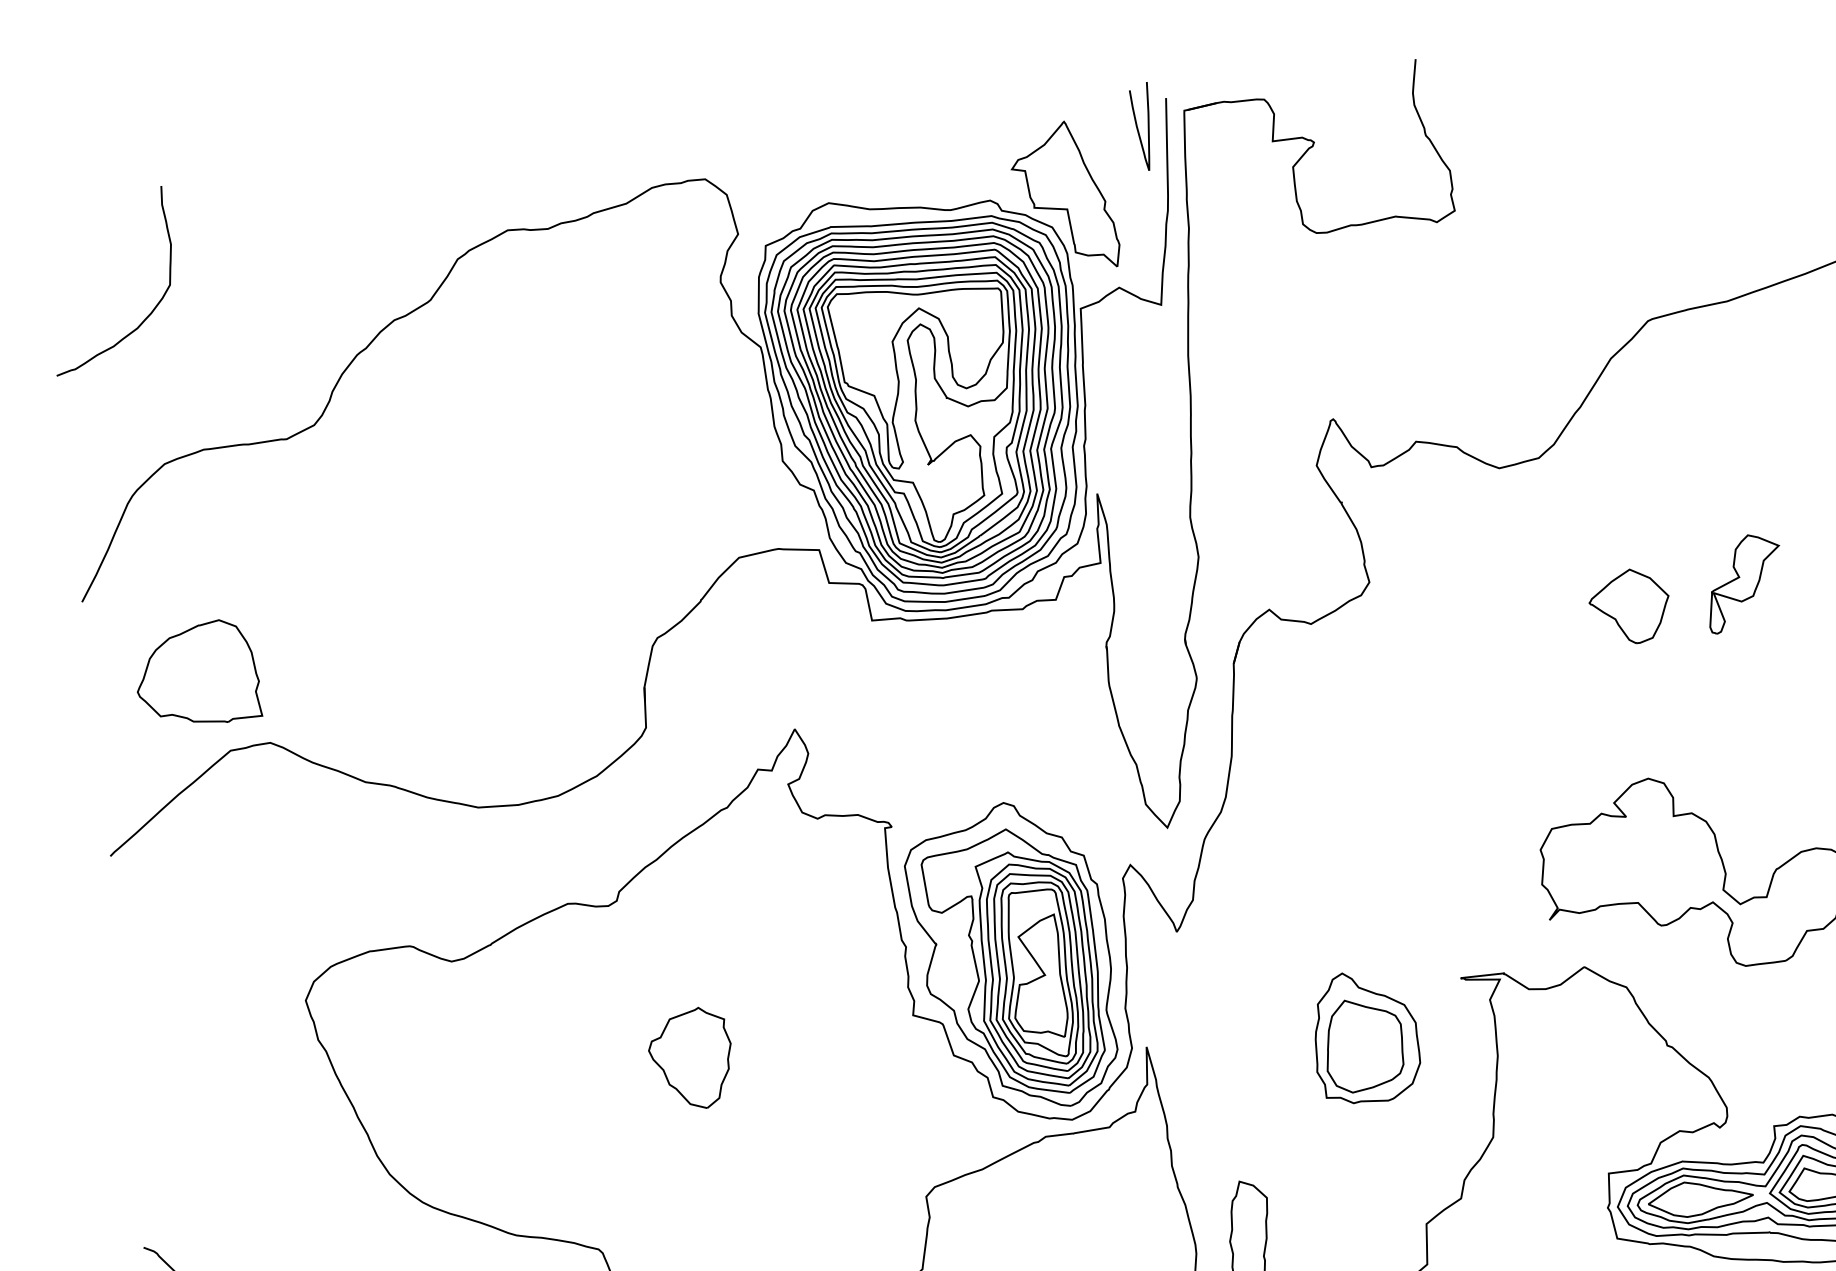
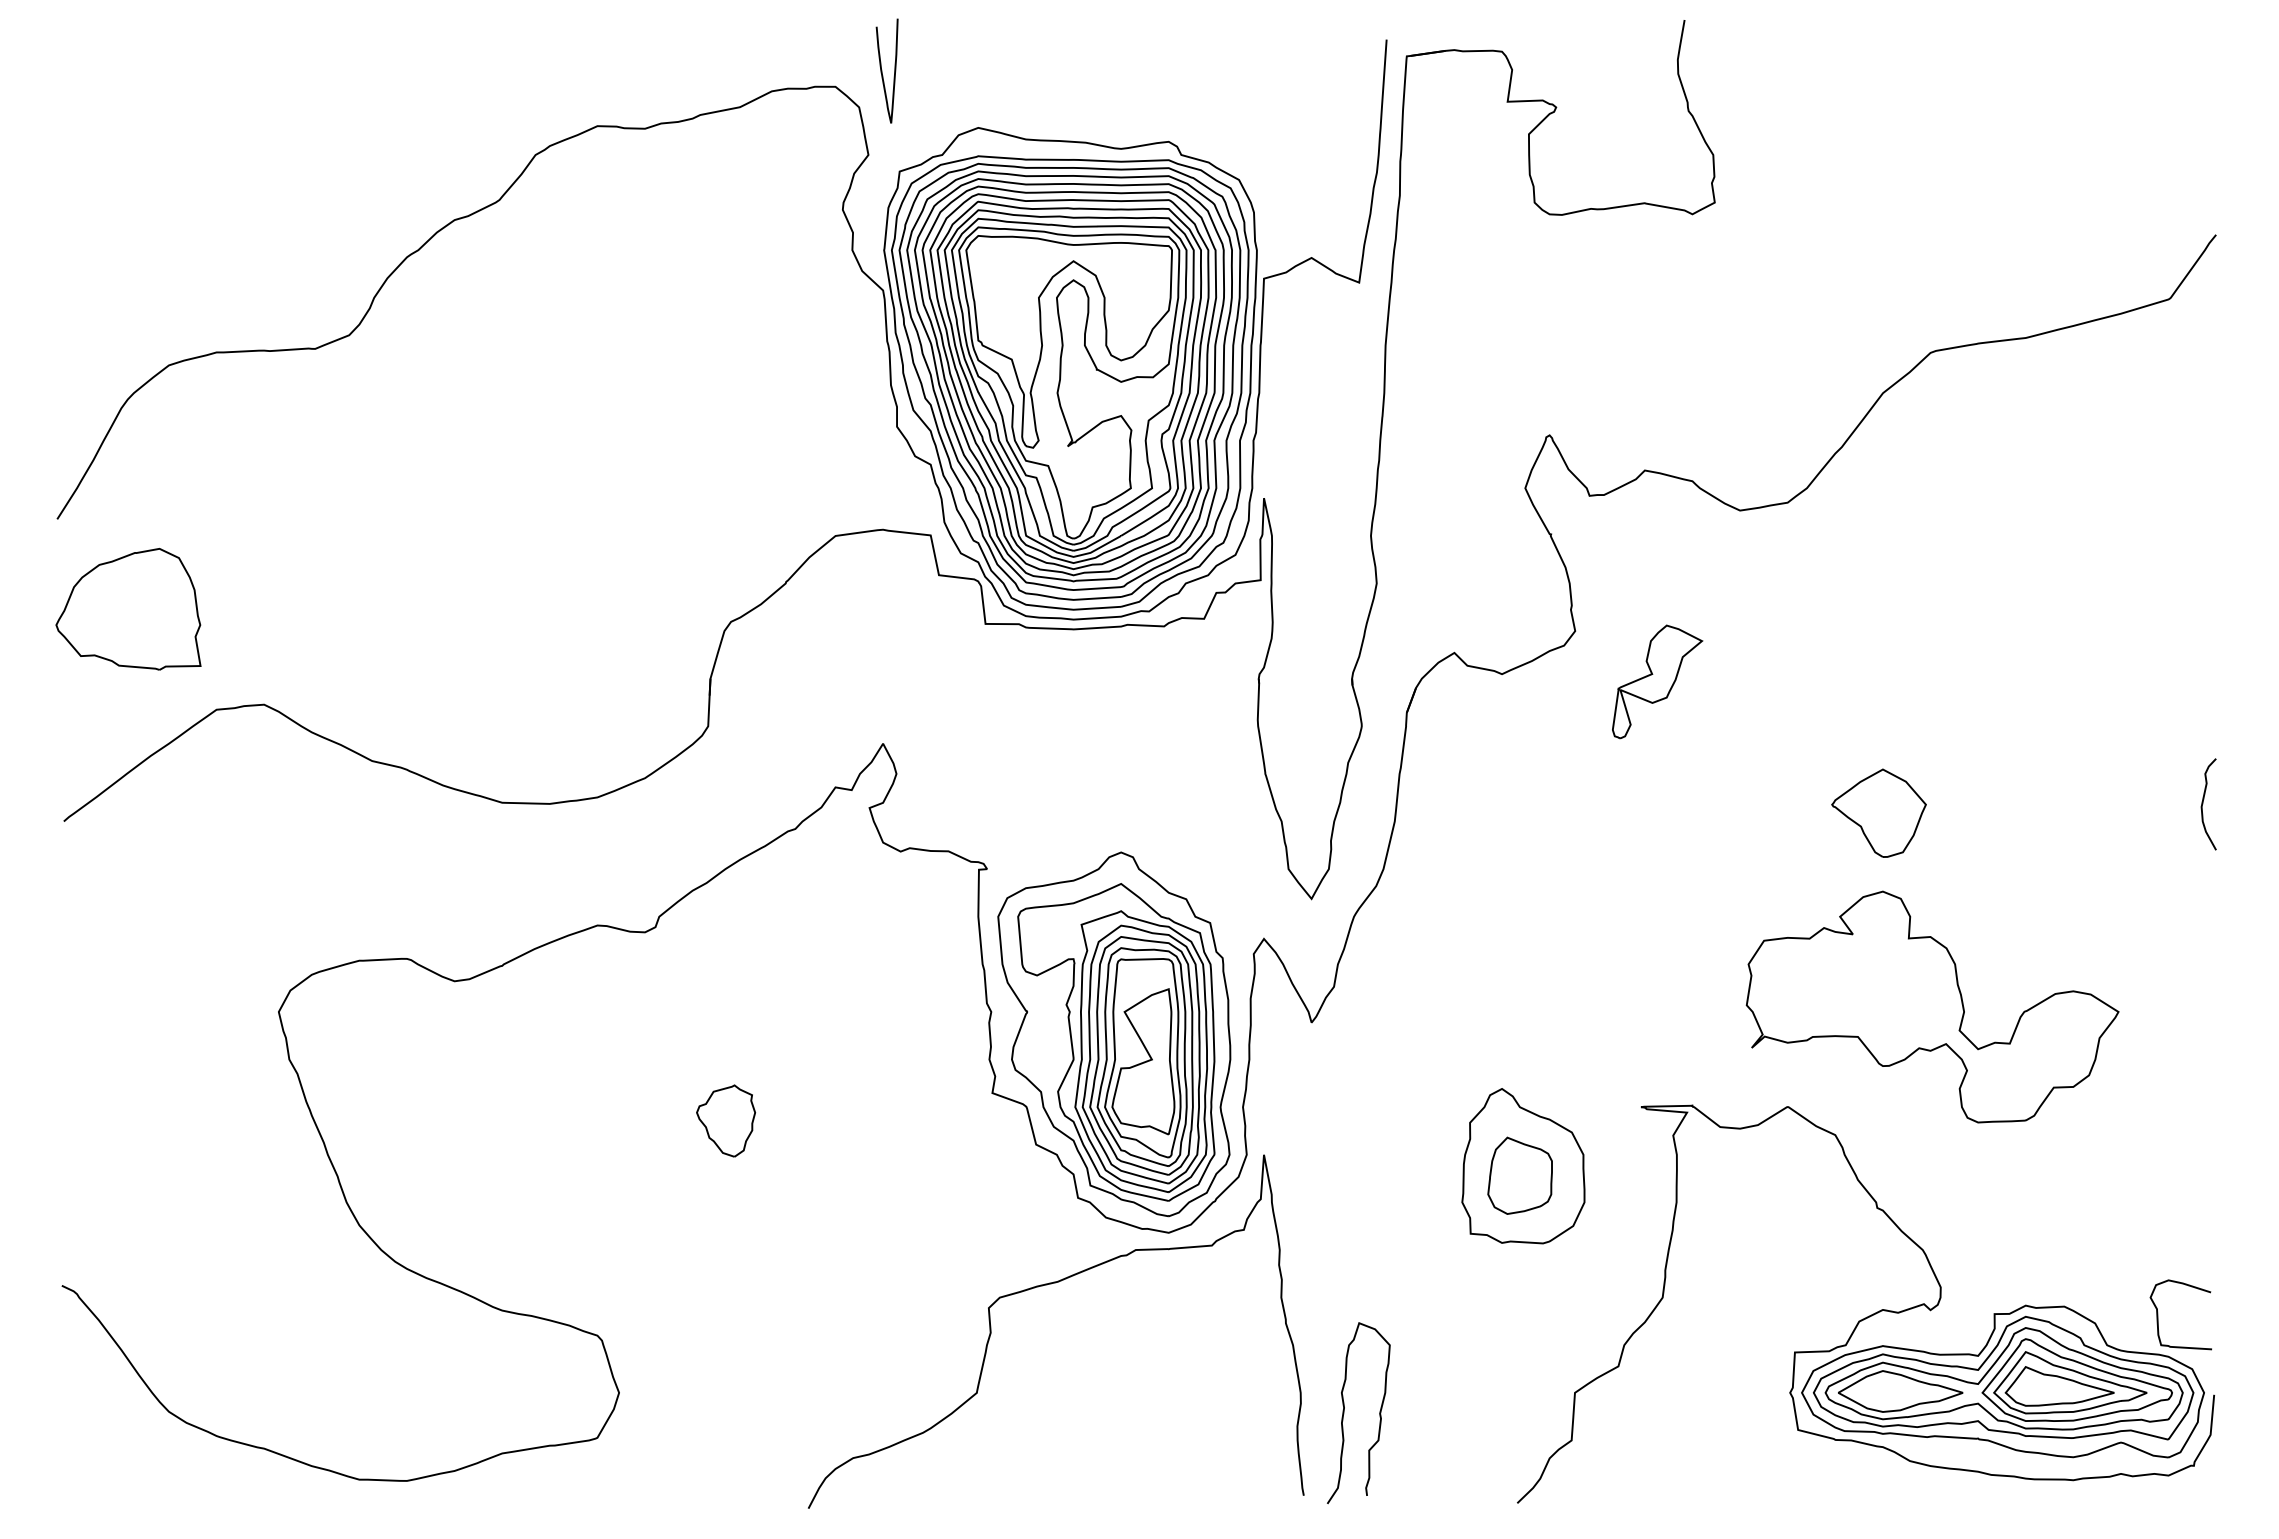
curve: (1137, 126) -> (882, 70), moved
part: (1064, 196) -> (1256, 144), removed
curve: (145, 318) -> (161, 191), removed
part: (1744, 583) -> (1657, 681), moved
part: (1629, 606) -> (1878, 812), moved
part: (197, 673) -> (128, 609), moved
part: (1363, 1045) -> (1519, 1175), size x0.7
part: (690, 1058) -> (725, 1120), size x0.6

